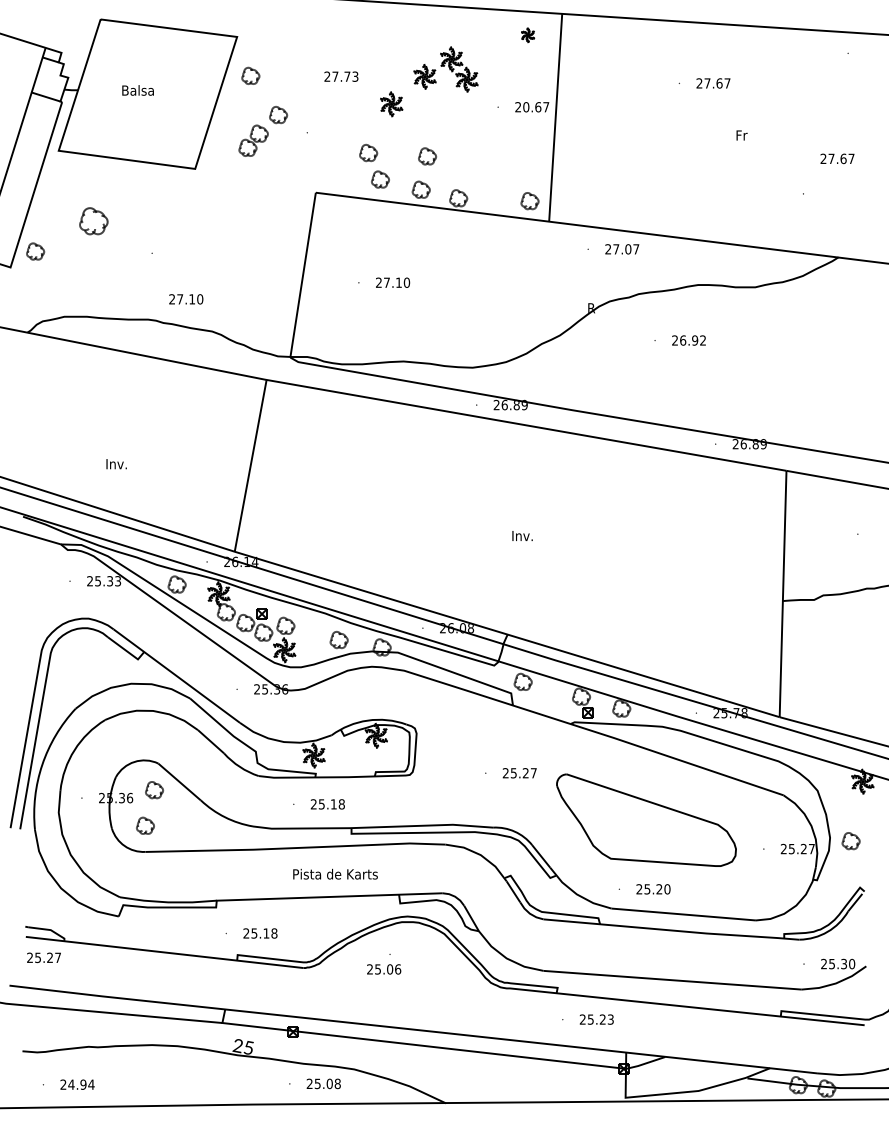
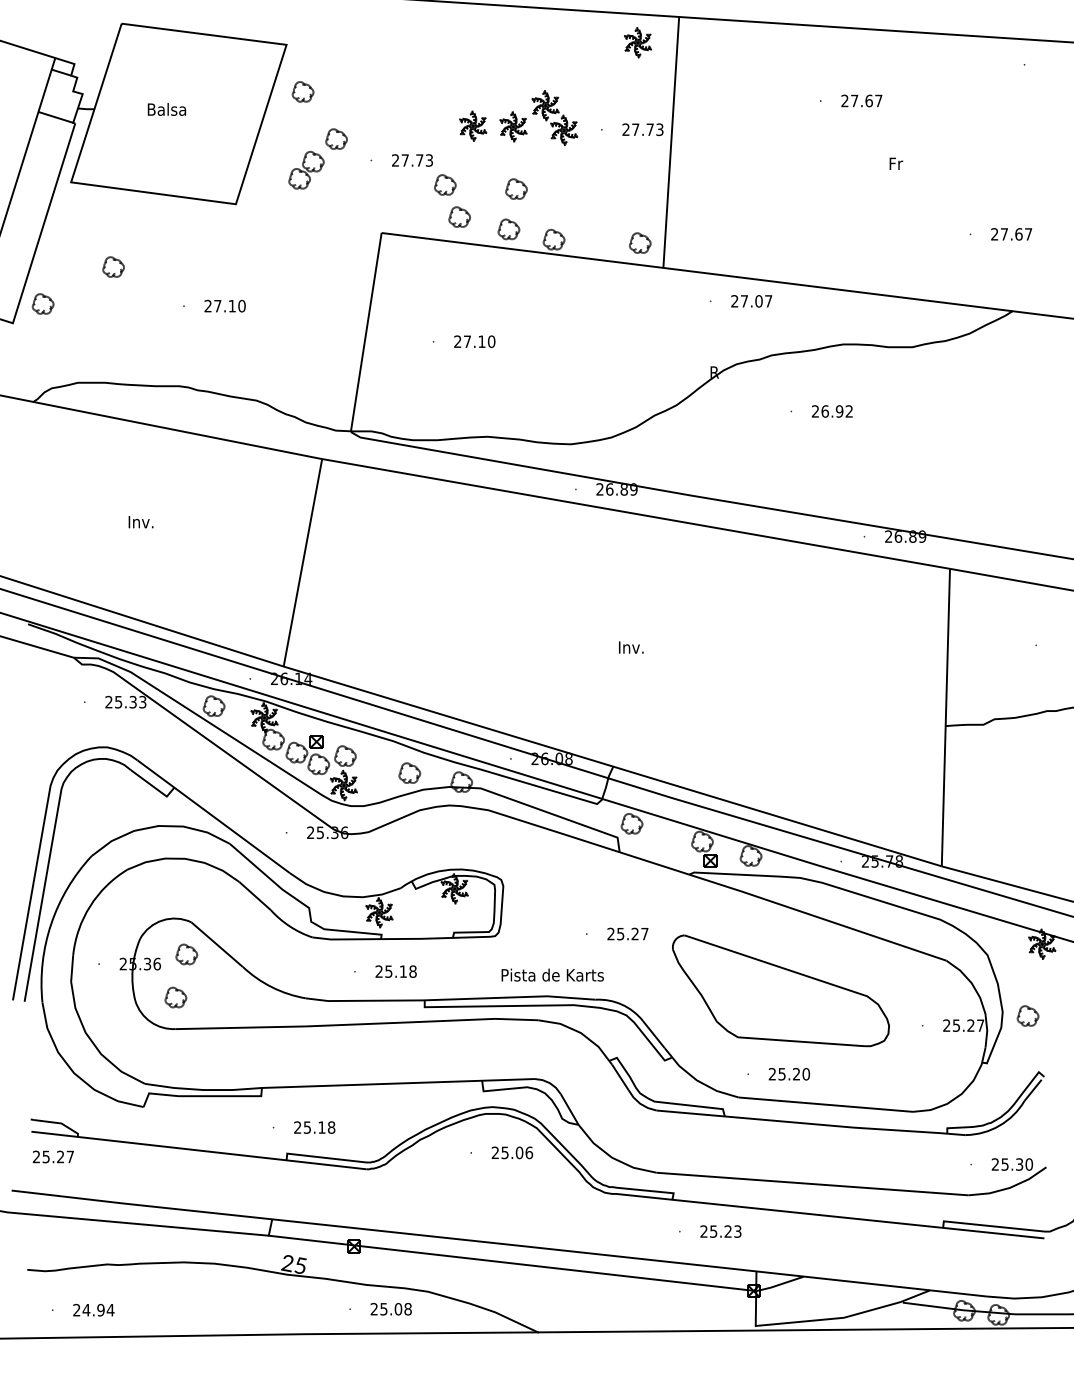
part: (527, 35) -> (637, 43), size x1.67
part: (445, 69) -> (538, 117), moved
text: (341, 76) -> (412, 160), moved
text: (536, 107) -> (648, 130), 20.67 -> 27.73
text: (837, 158) -> (1011, 233), moved
part: (93, 220) -> (113, 266), size x0.62
text: (186, 299) -> (225, 306), moved
text: (116, 464) -> (140, 522), moved
text: (335, 873) -> (552, 974), moved
text: (384, 969) -> (512, 1152), moved

